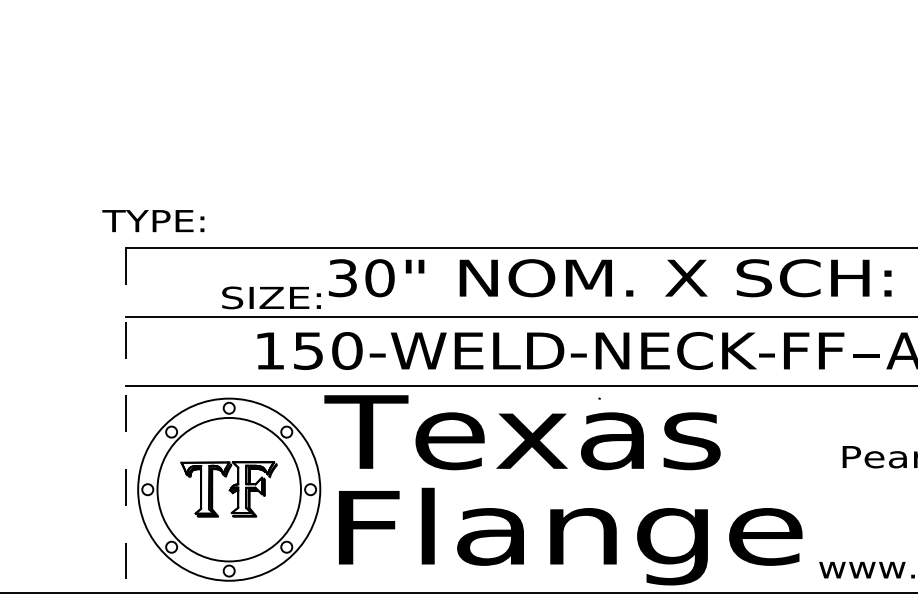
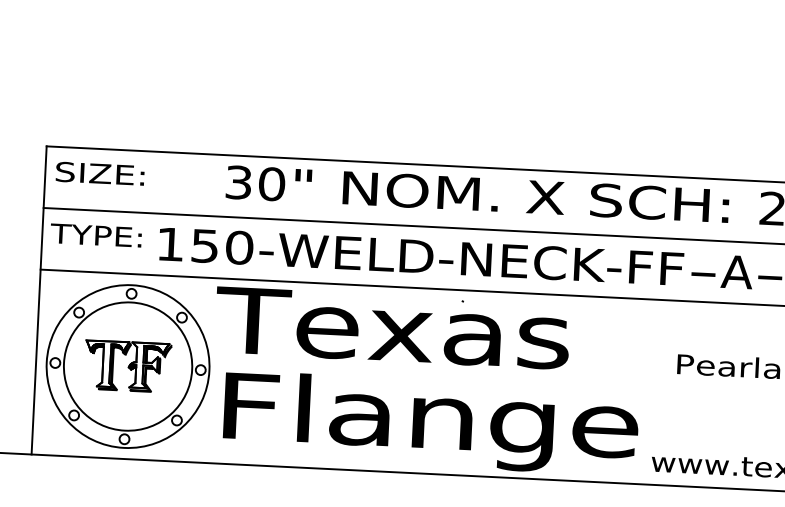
text: (153, 221) -> (96, 235), moved
text: (271, 297) -> (100, 173), moved
line: (126, 421) -> (39, 301), dashed -> solid

